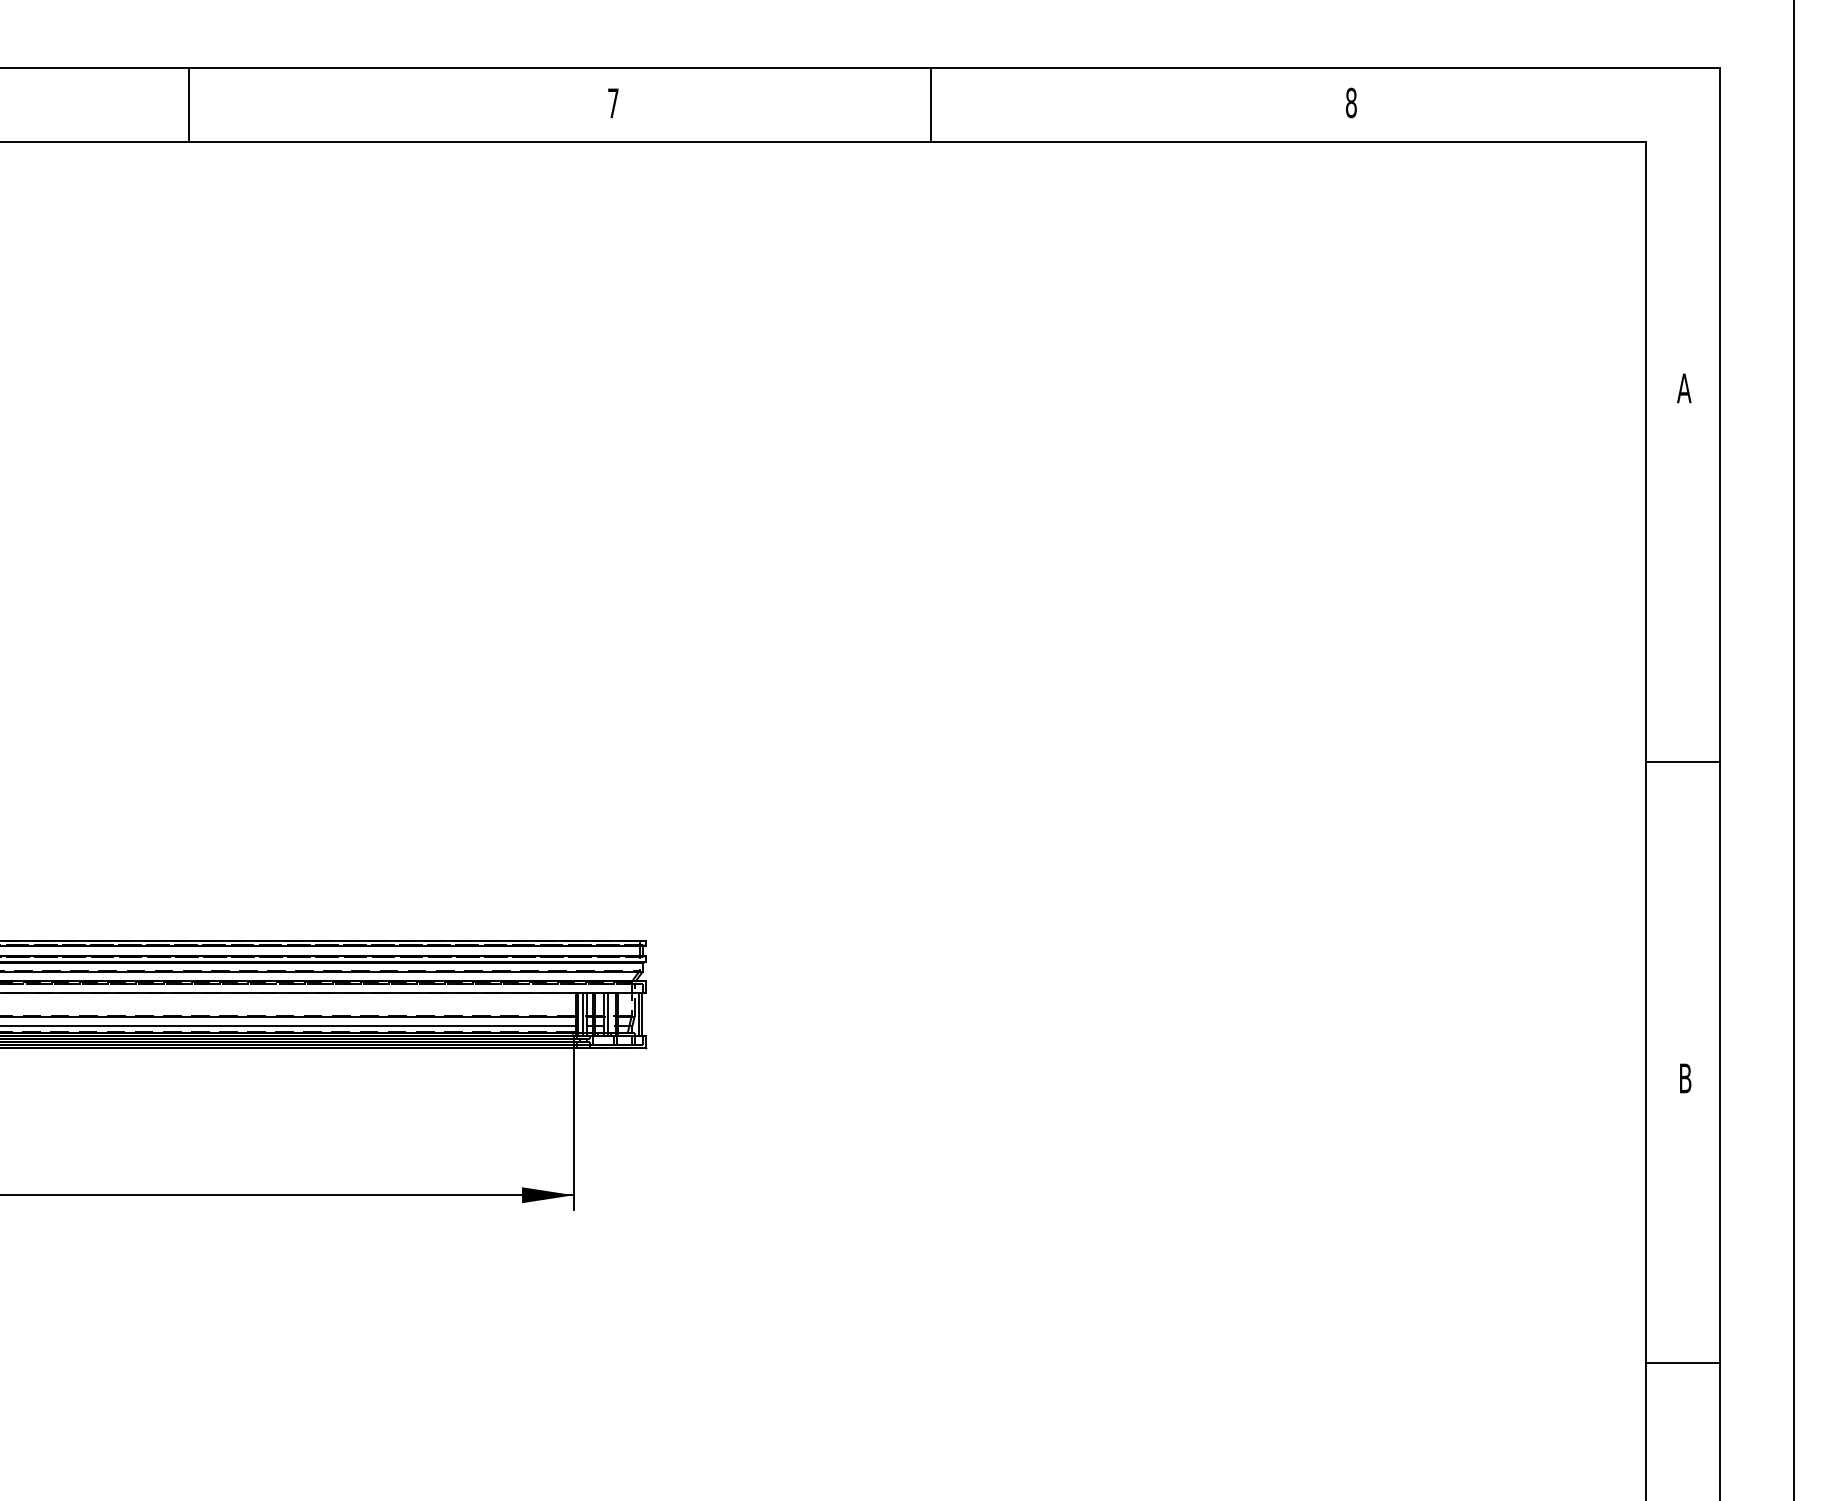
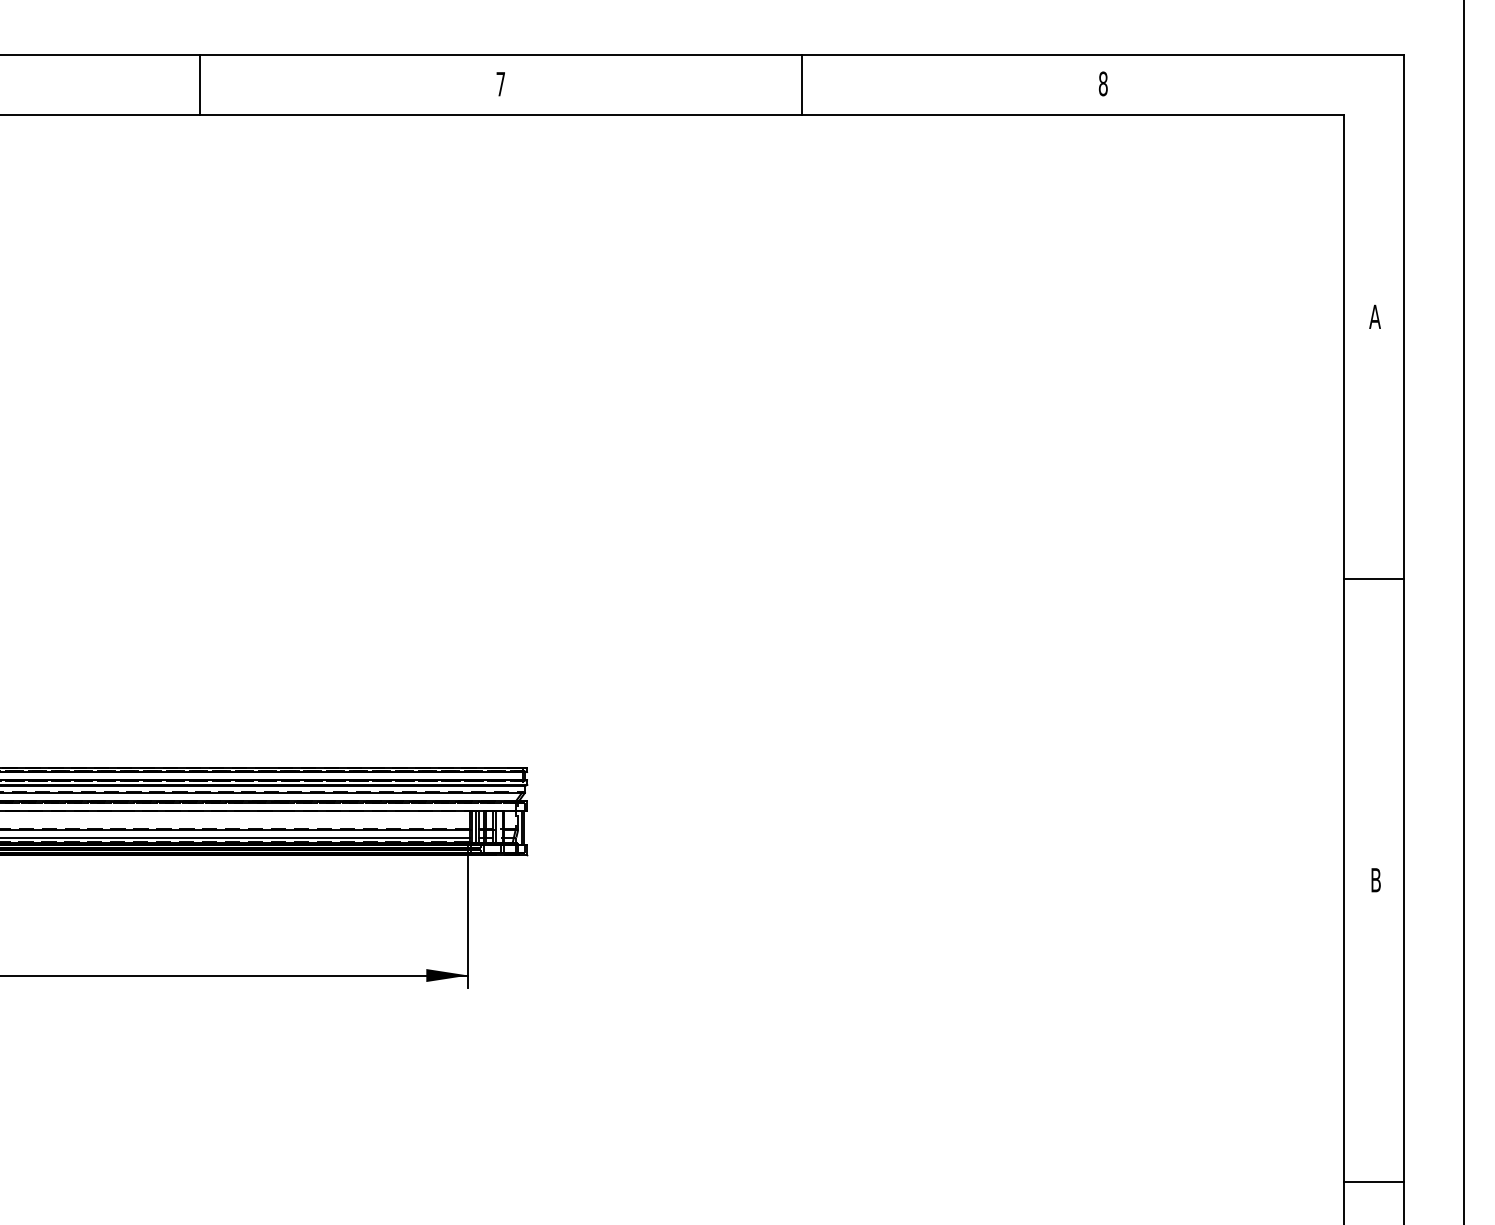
line: (189, 104) -> (199, 85), moved
line: (930, 104) -> (801, 85), moved
line: (1682, 762) -> (1373, 579), moved
line: (1682, 1363) -> (1373, 1181), moved

